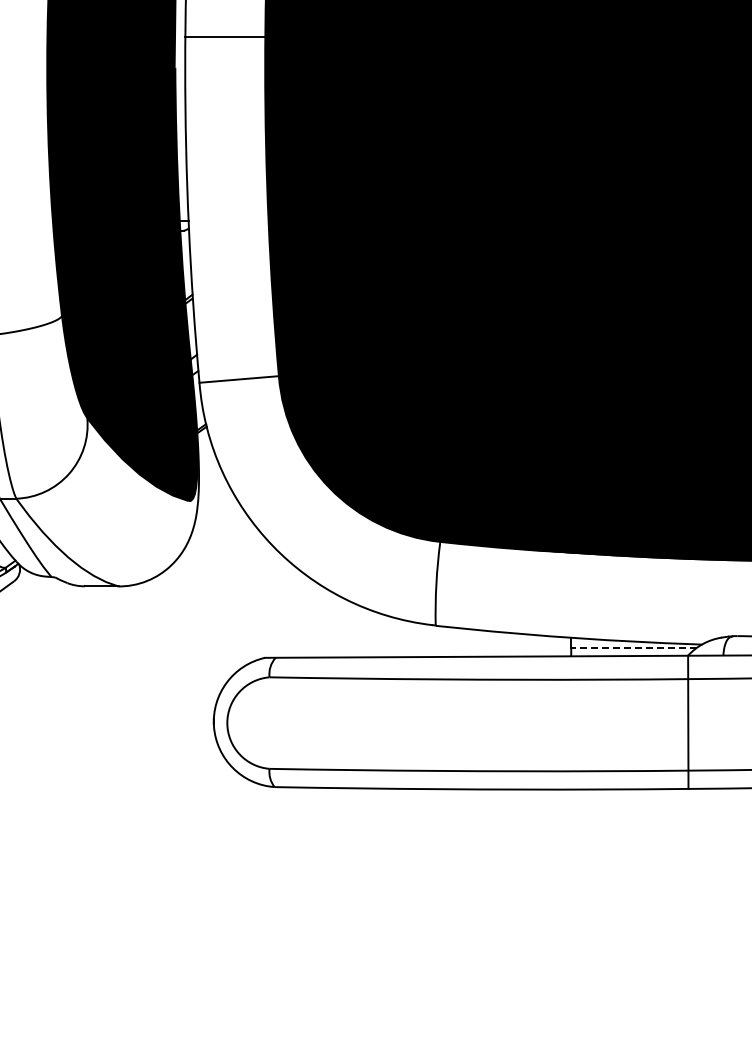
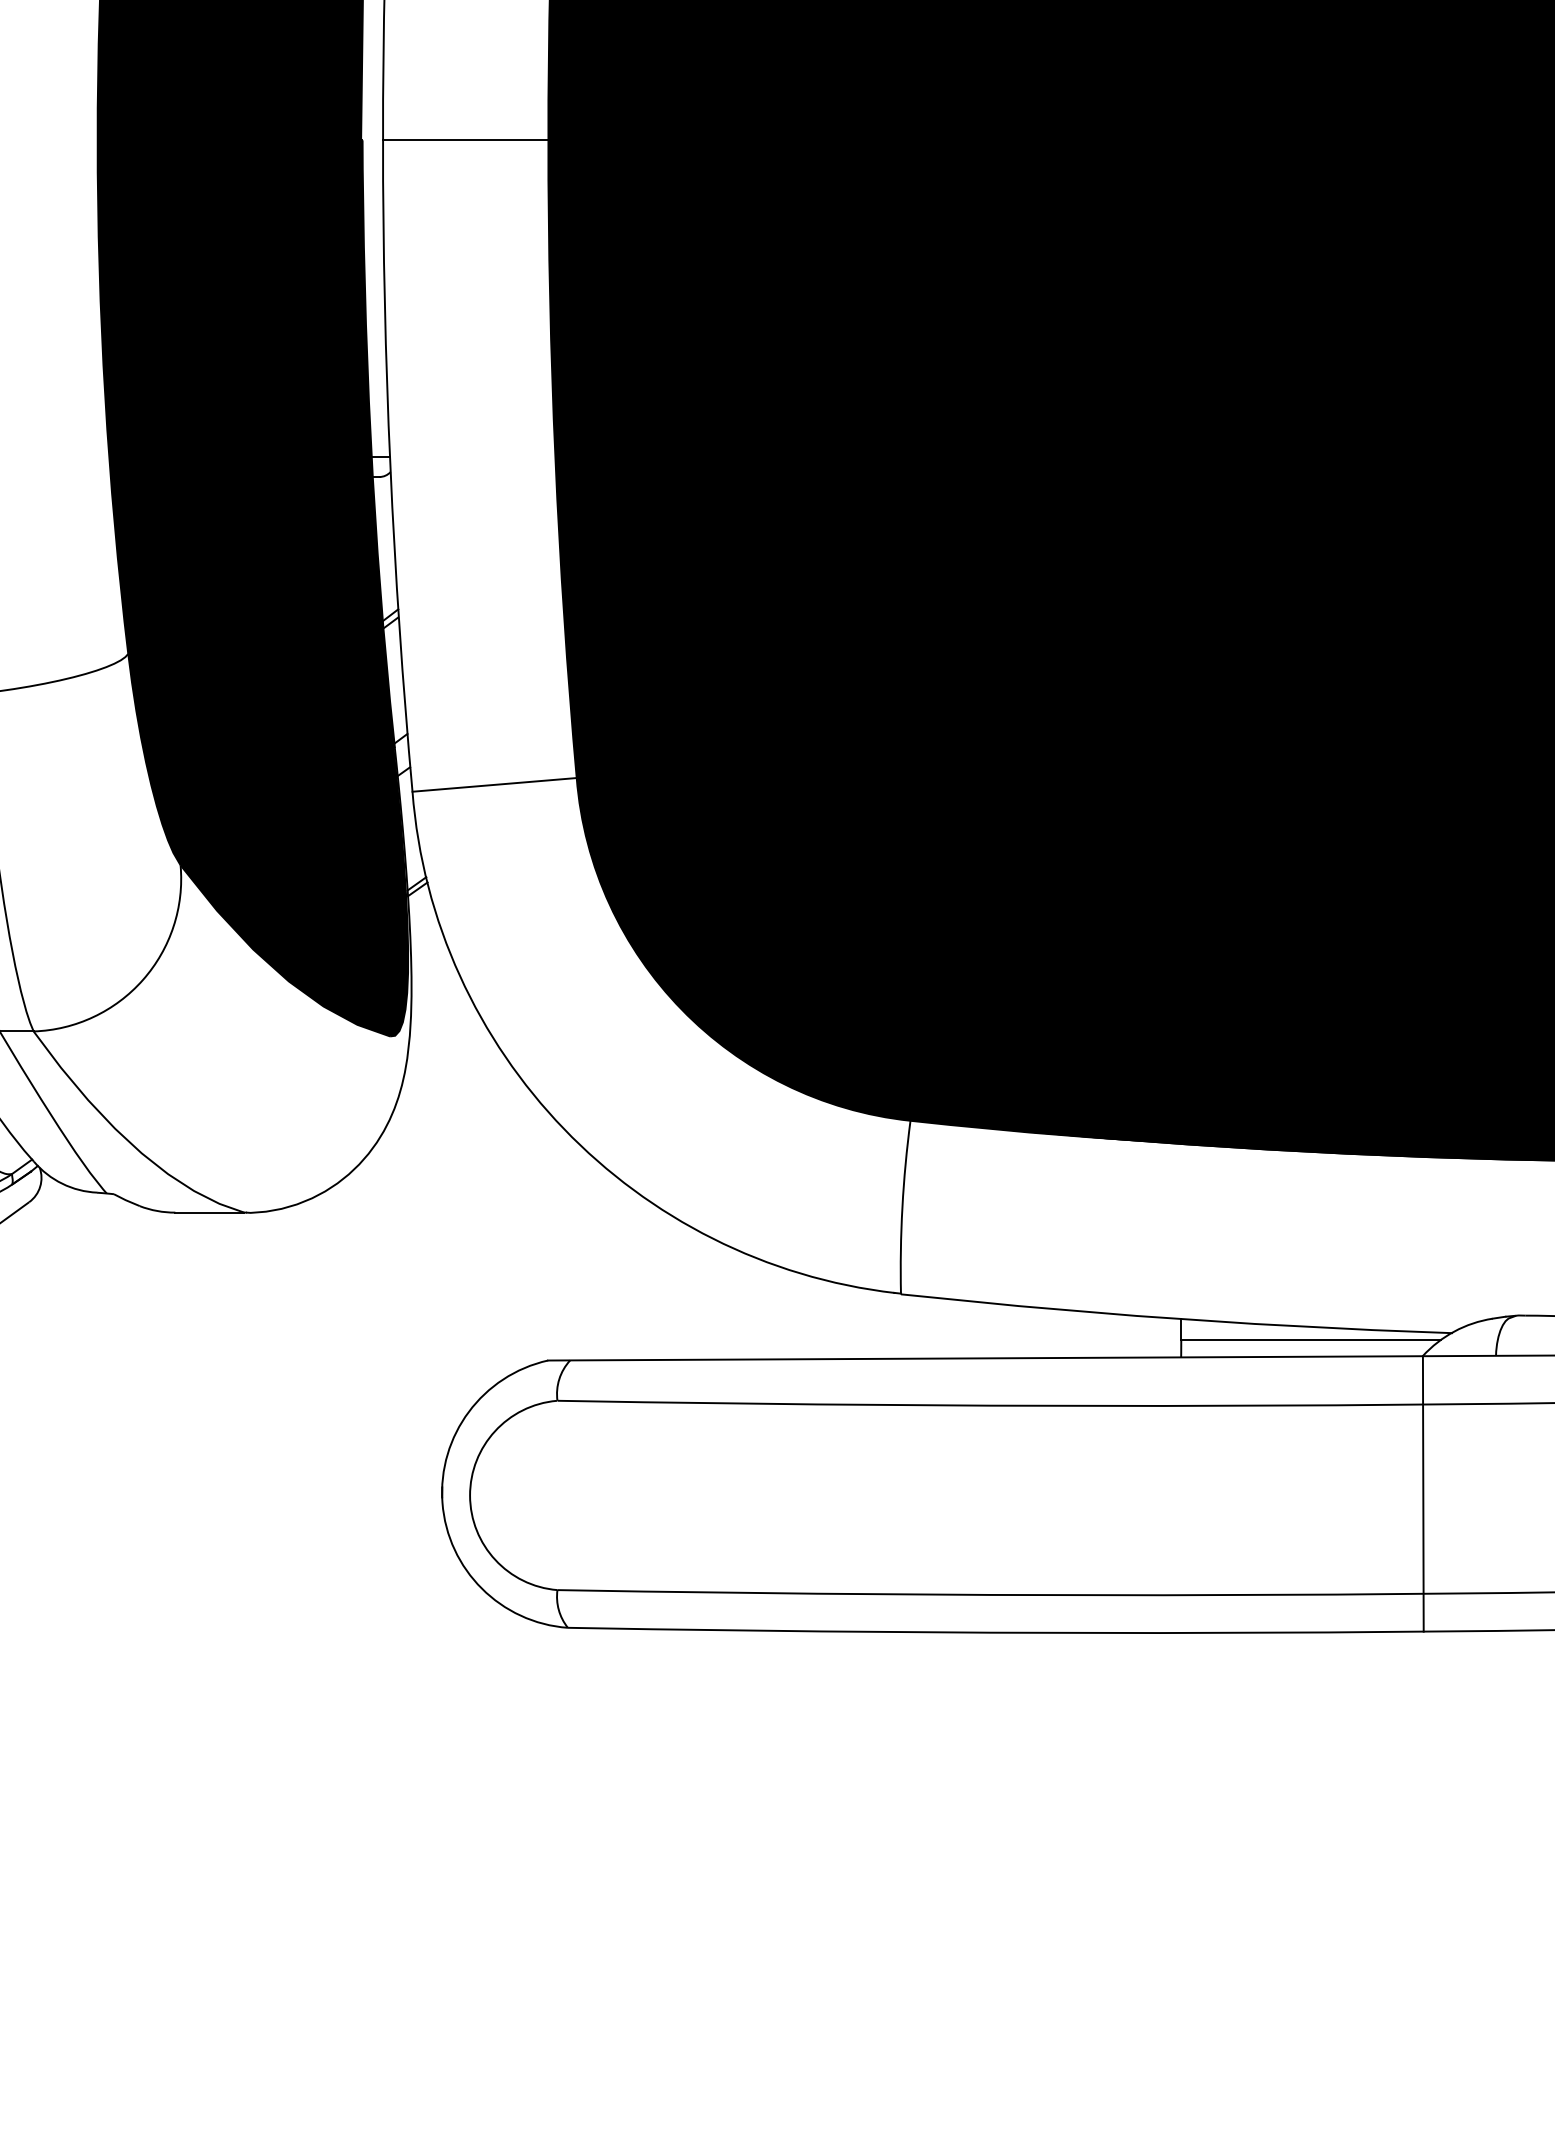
line: (225, 36) -> (466, 139), moved
line: (633, 648) -> (1309, 1341), dashed -> solid

